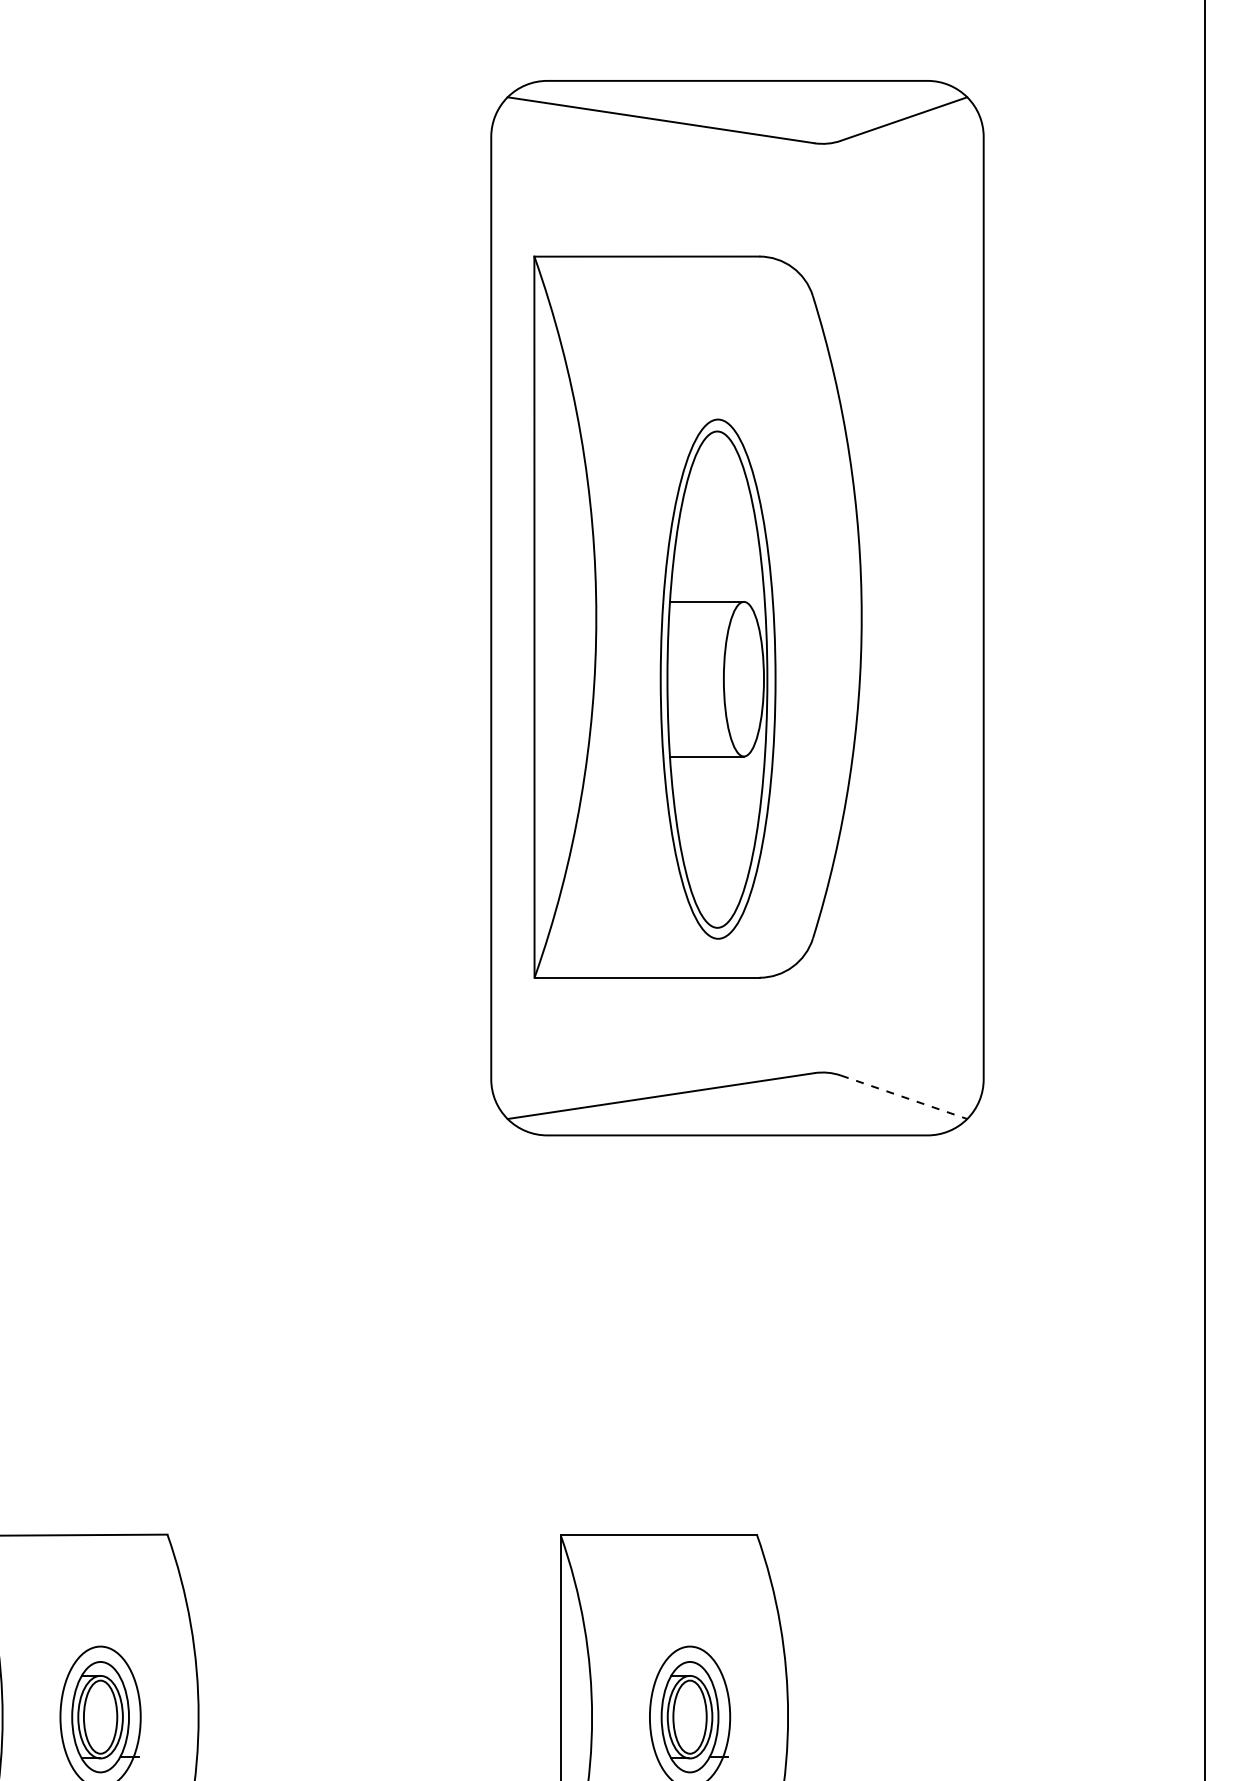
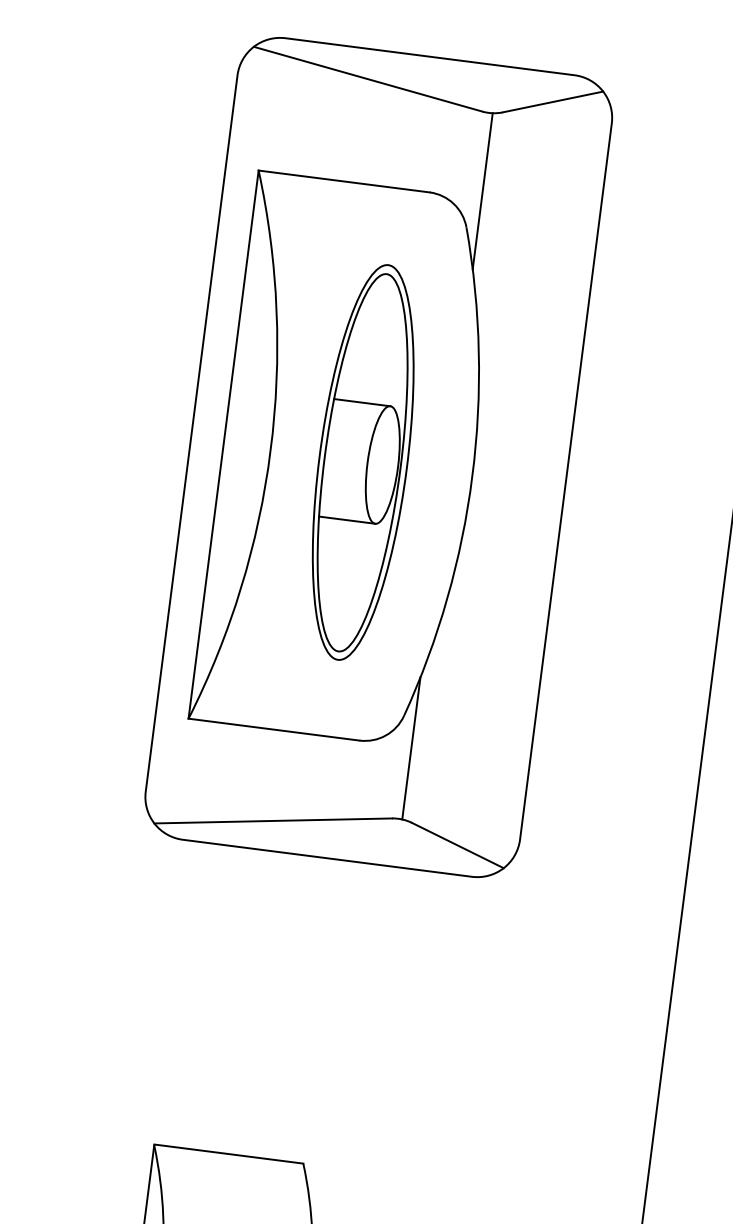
line: (827, 245) -> (482, 190), added
part: (717, 678) -> (362, 461), moved
line: (827, 978) -> (411, 747), added
line: (904, 1097) -> (458, 845), dashed -> solid

